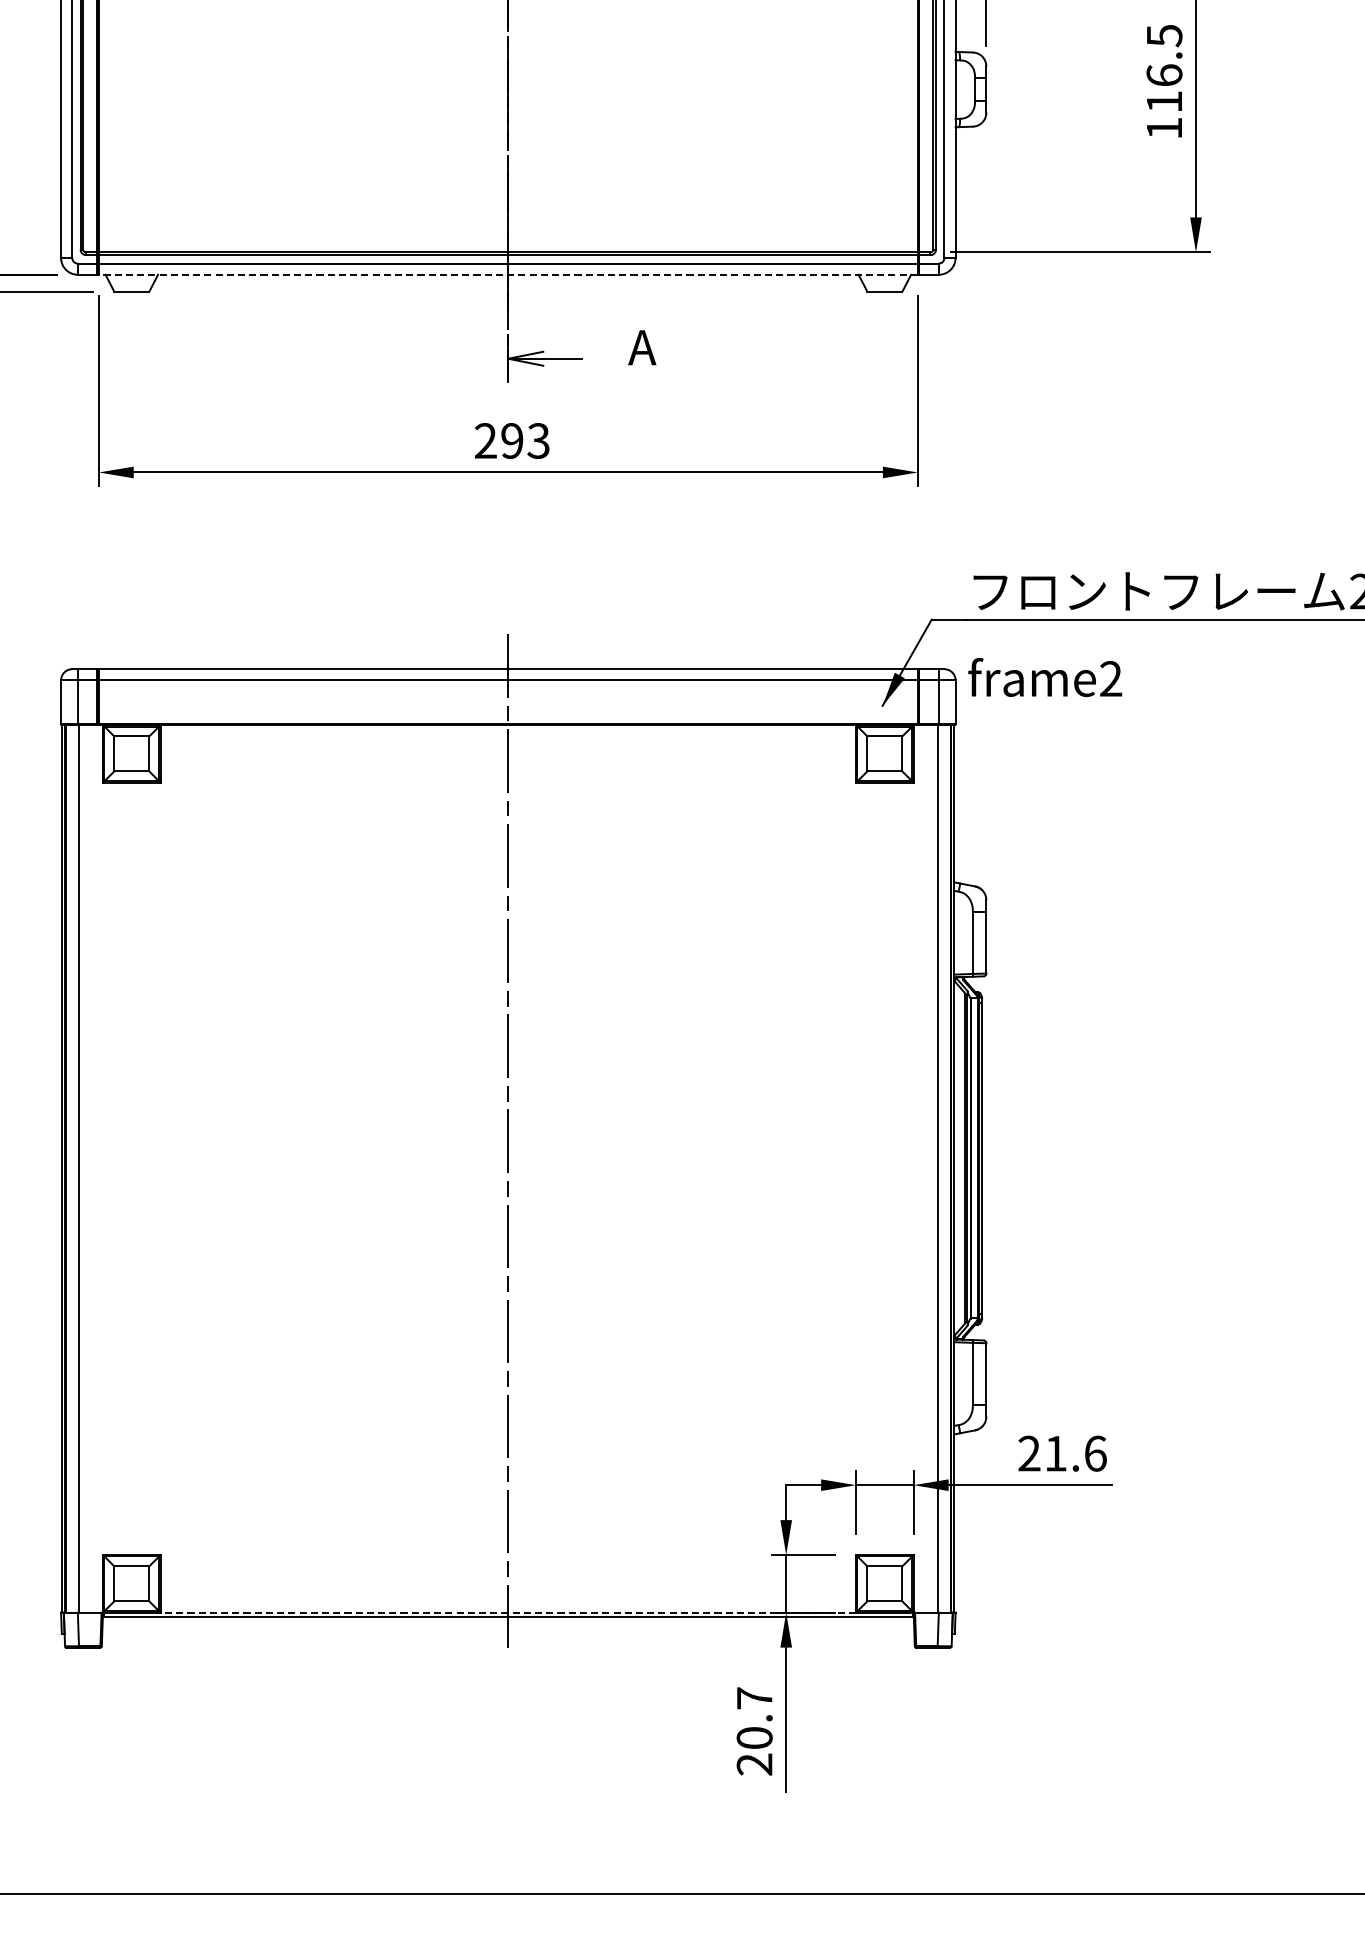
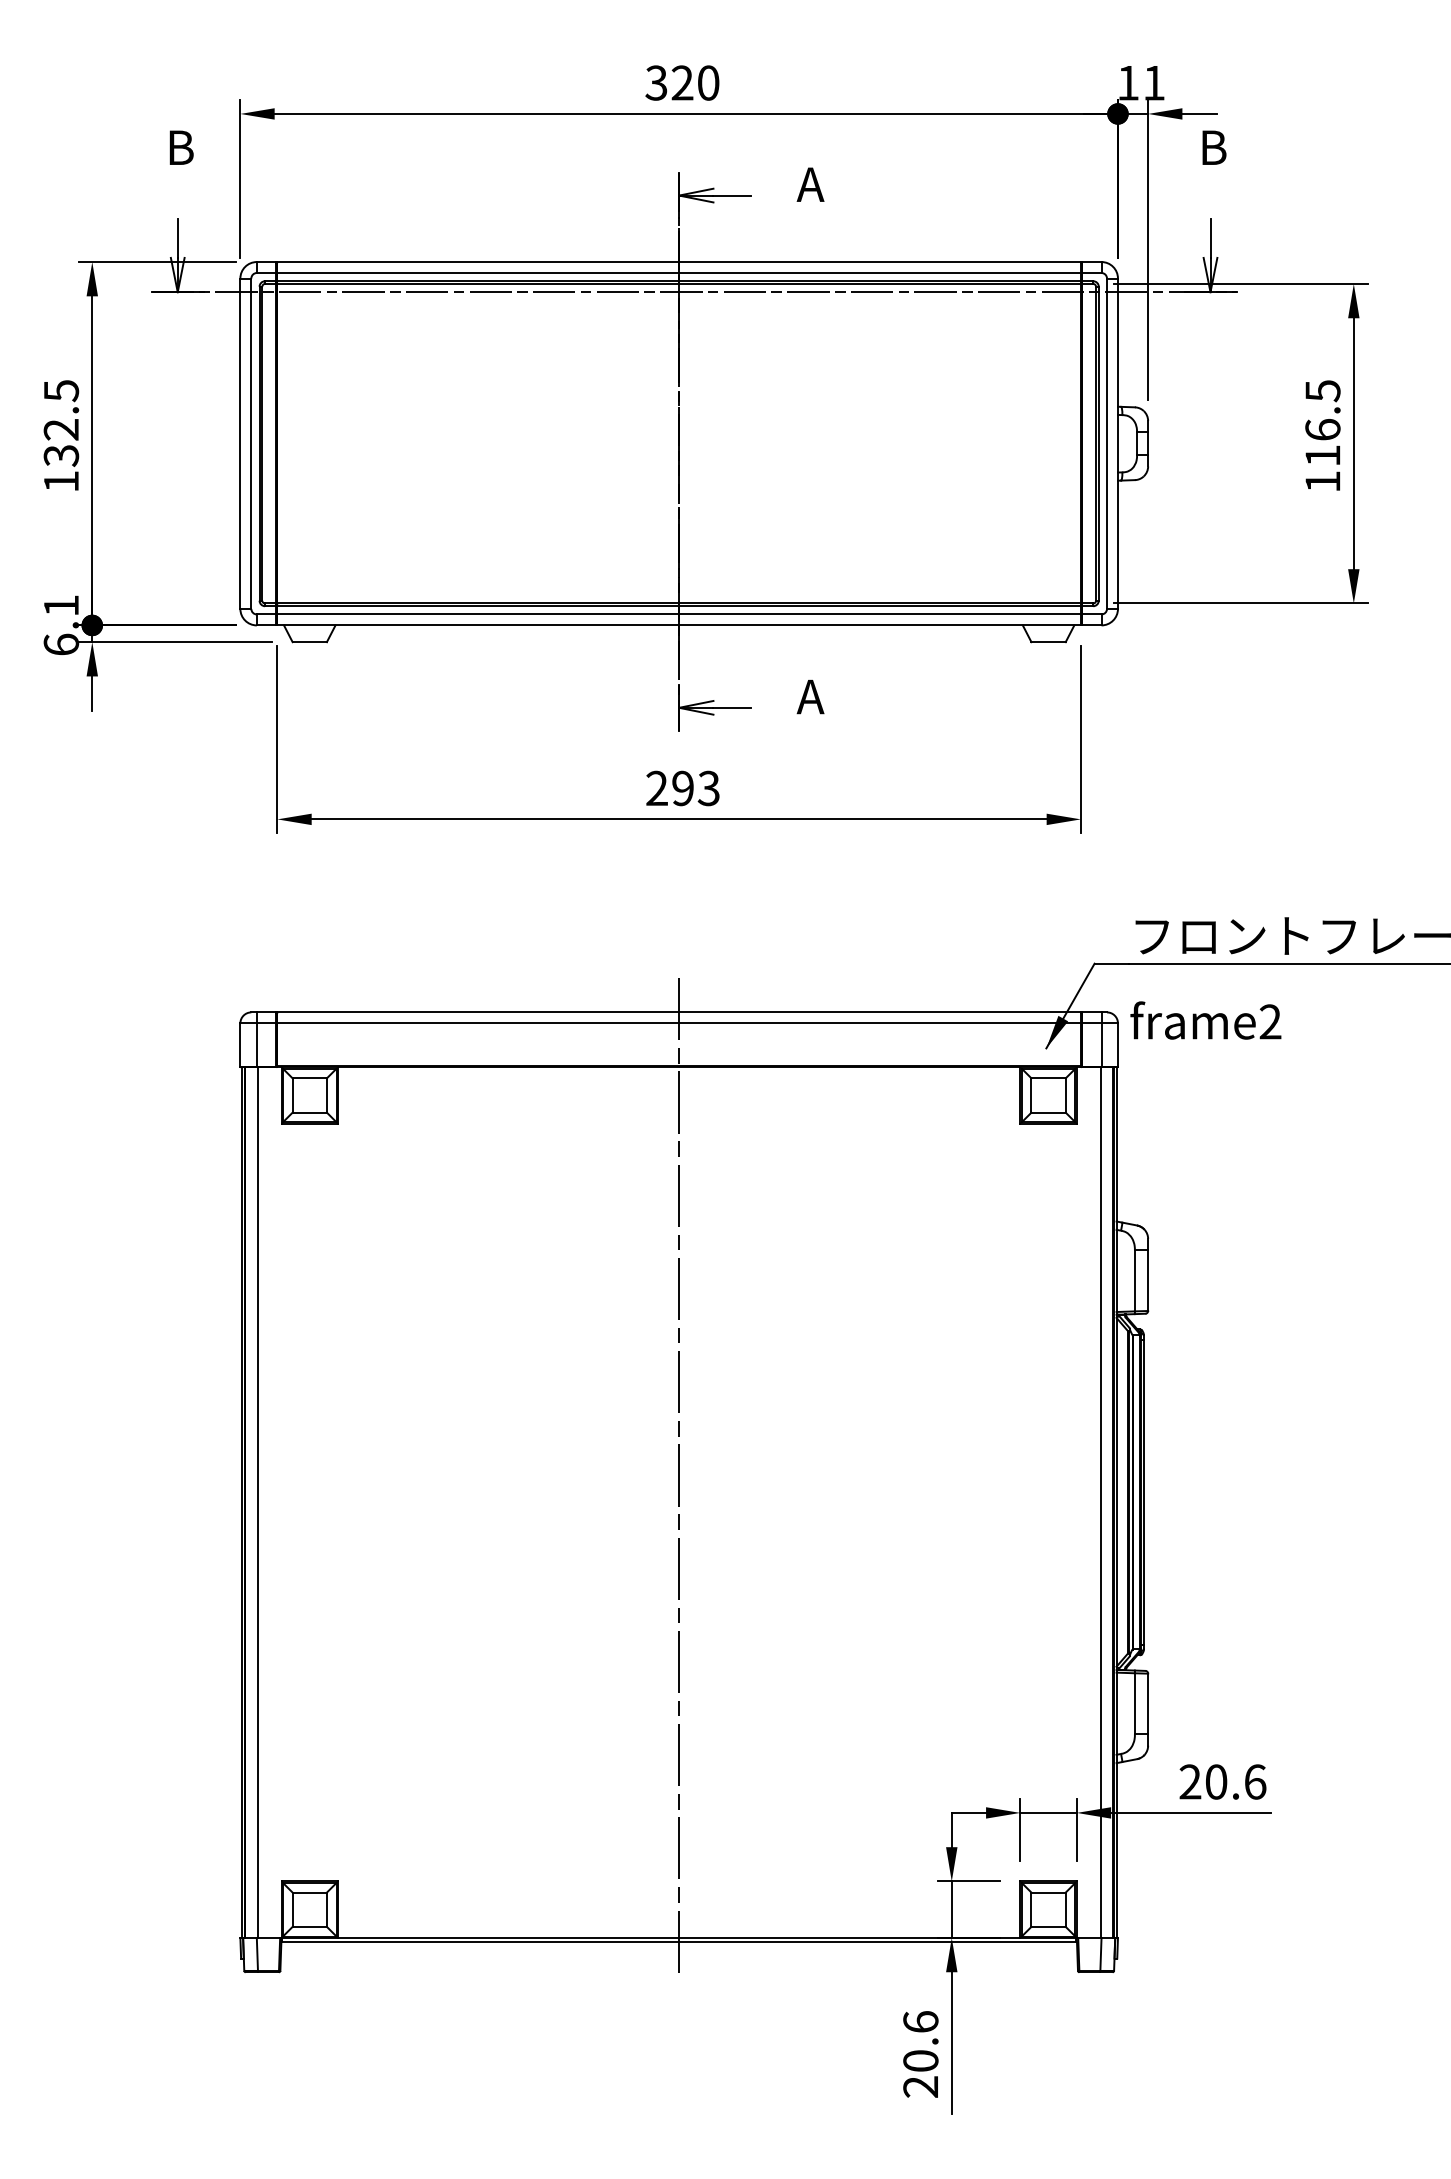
line: (508, 274) -> (679, 625), dashed -> solid
text: (1056, 1453) -> (1216, 1781), 21.6 -> 20.6
line: (507, 1612) -> (678, 1937), dashed -> solid
text: (754, 1697) -> (920, 2021), 20.7 -> 20.6

